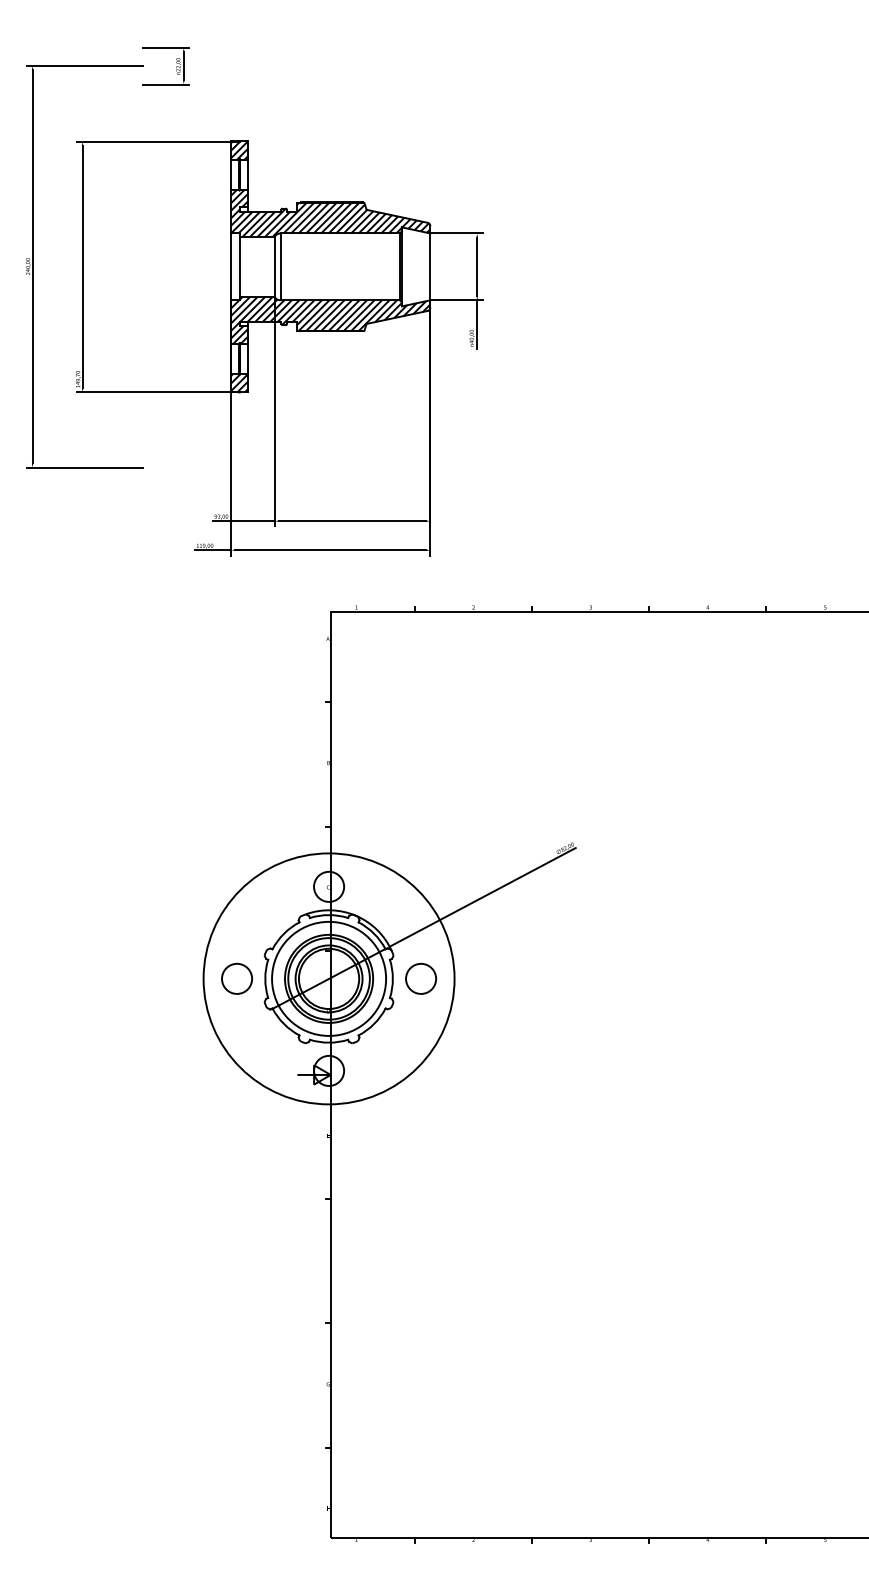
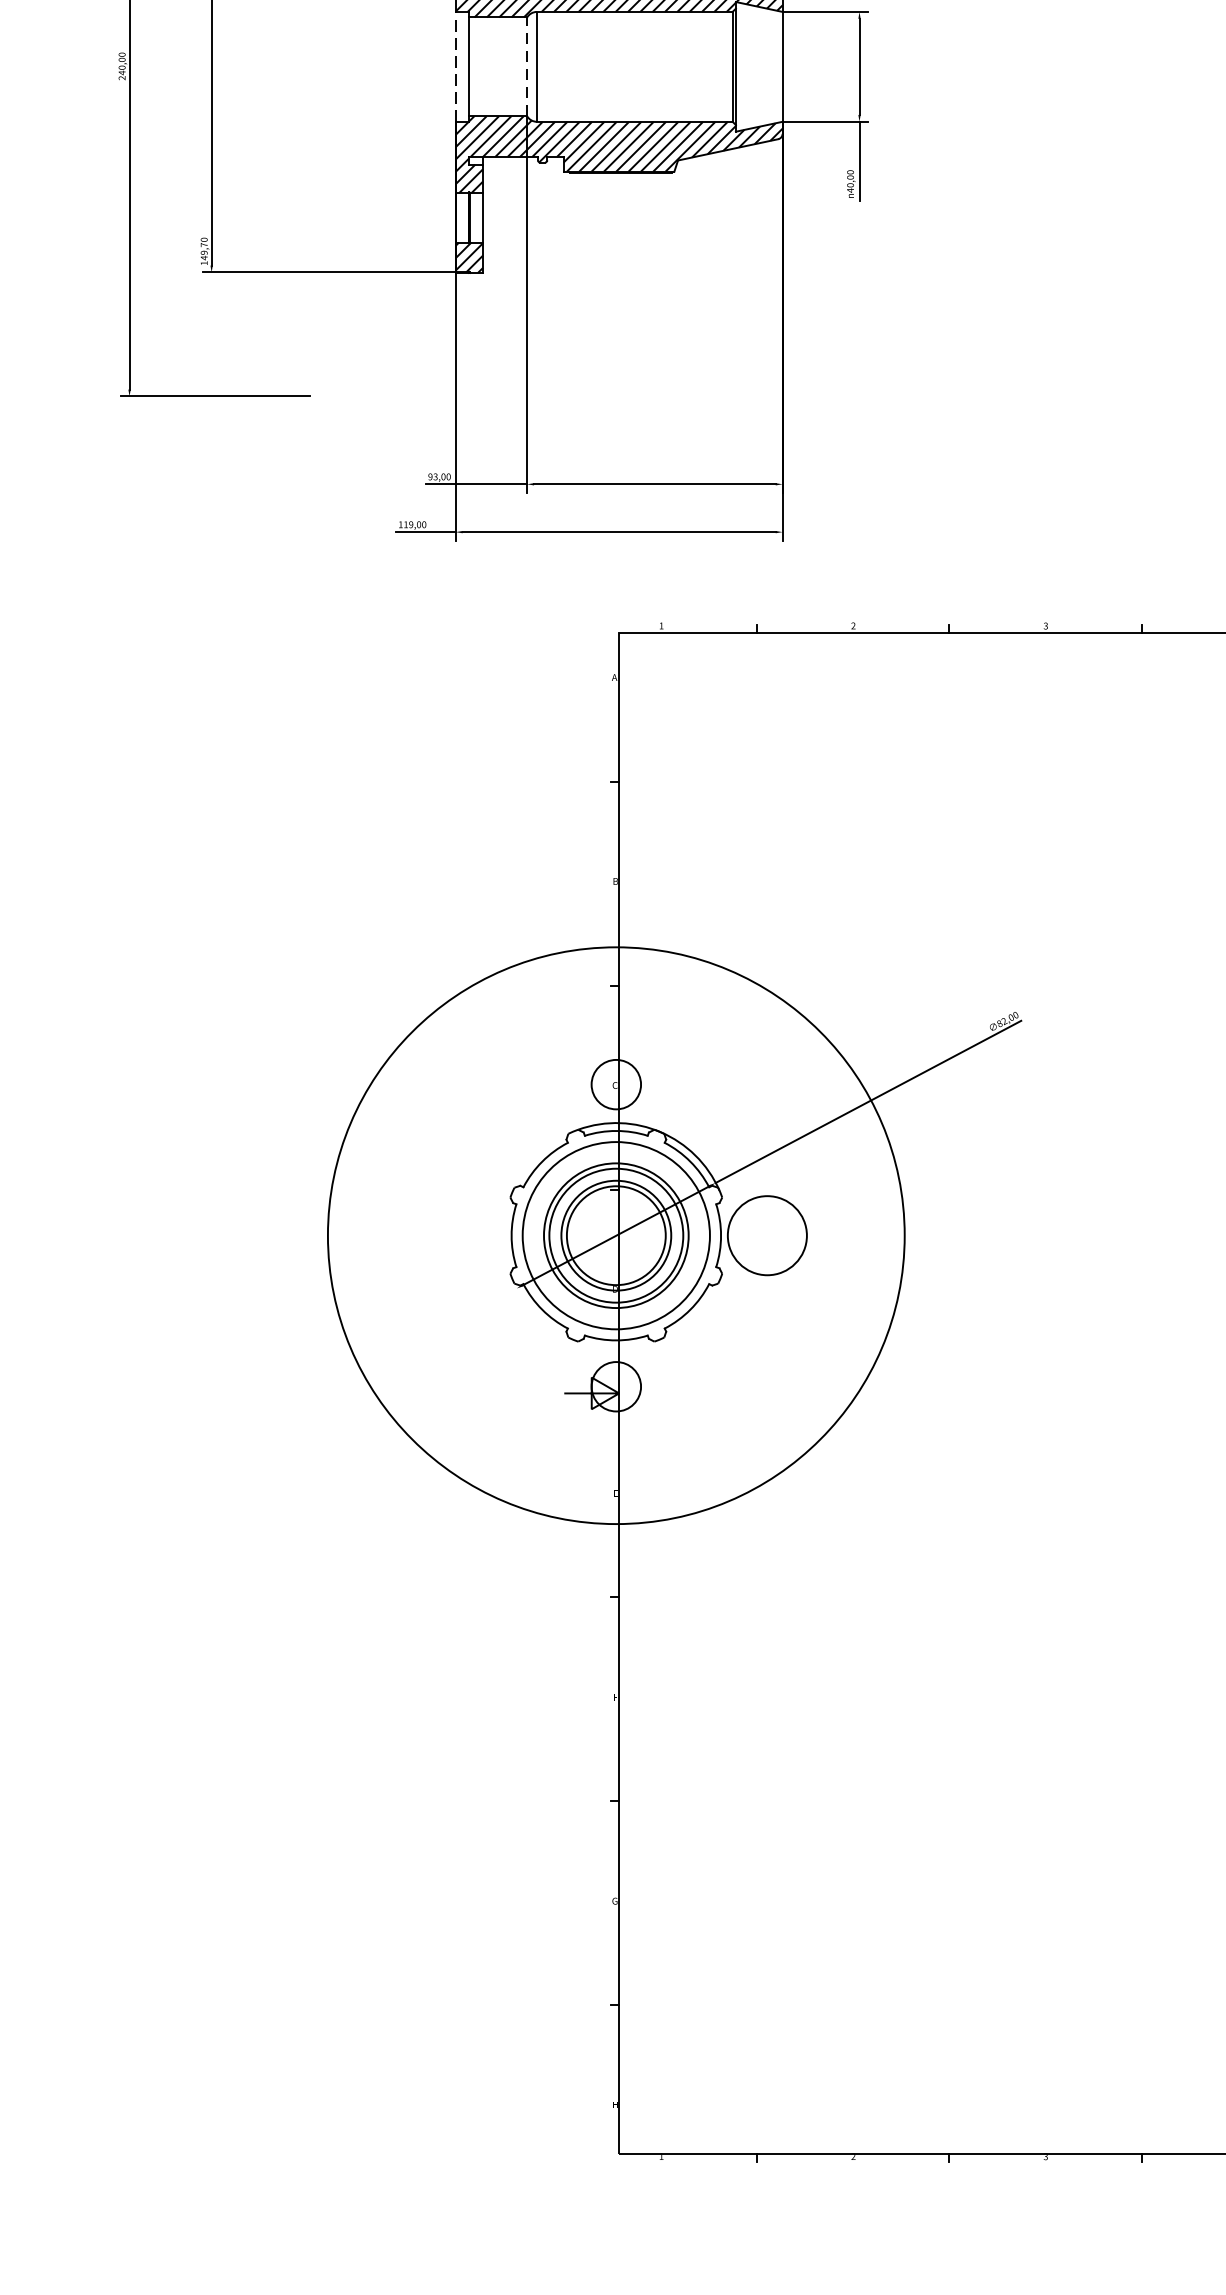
line: (231, 266) -> (456, 66), solid -> dashed
line: (274, 266) -> (526, 66), solid -> dashed
circle: (236, 978) -> (464, 1235), removed
circle: (328, 978) -> (615, 1235), size x1.4
circle: (421, 978) -> (768, 1235), size x1.6

